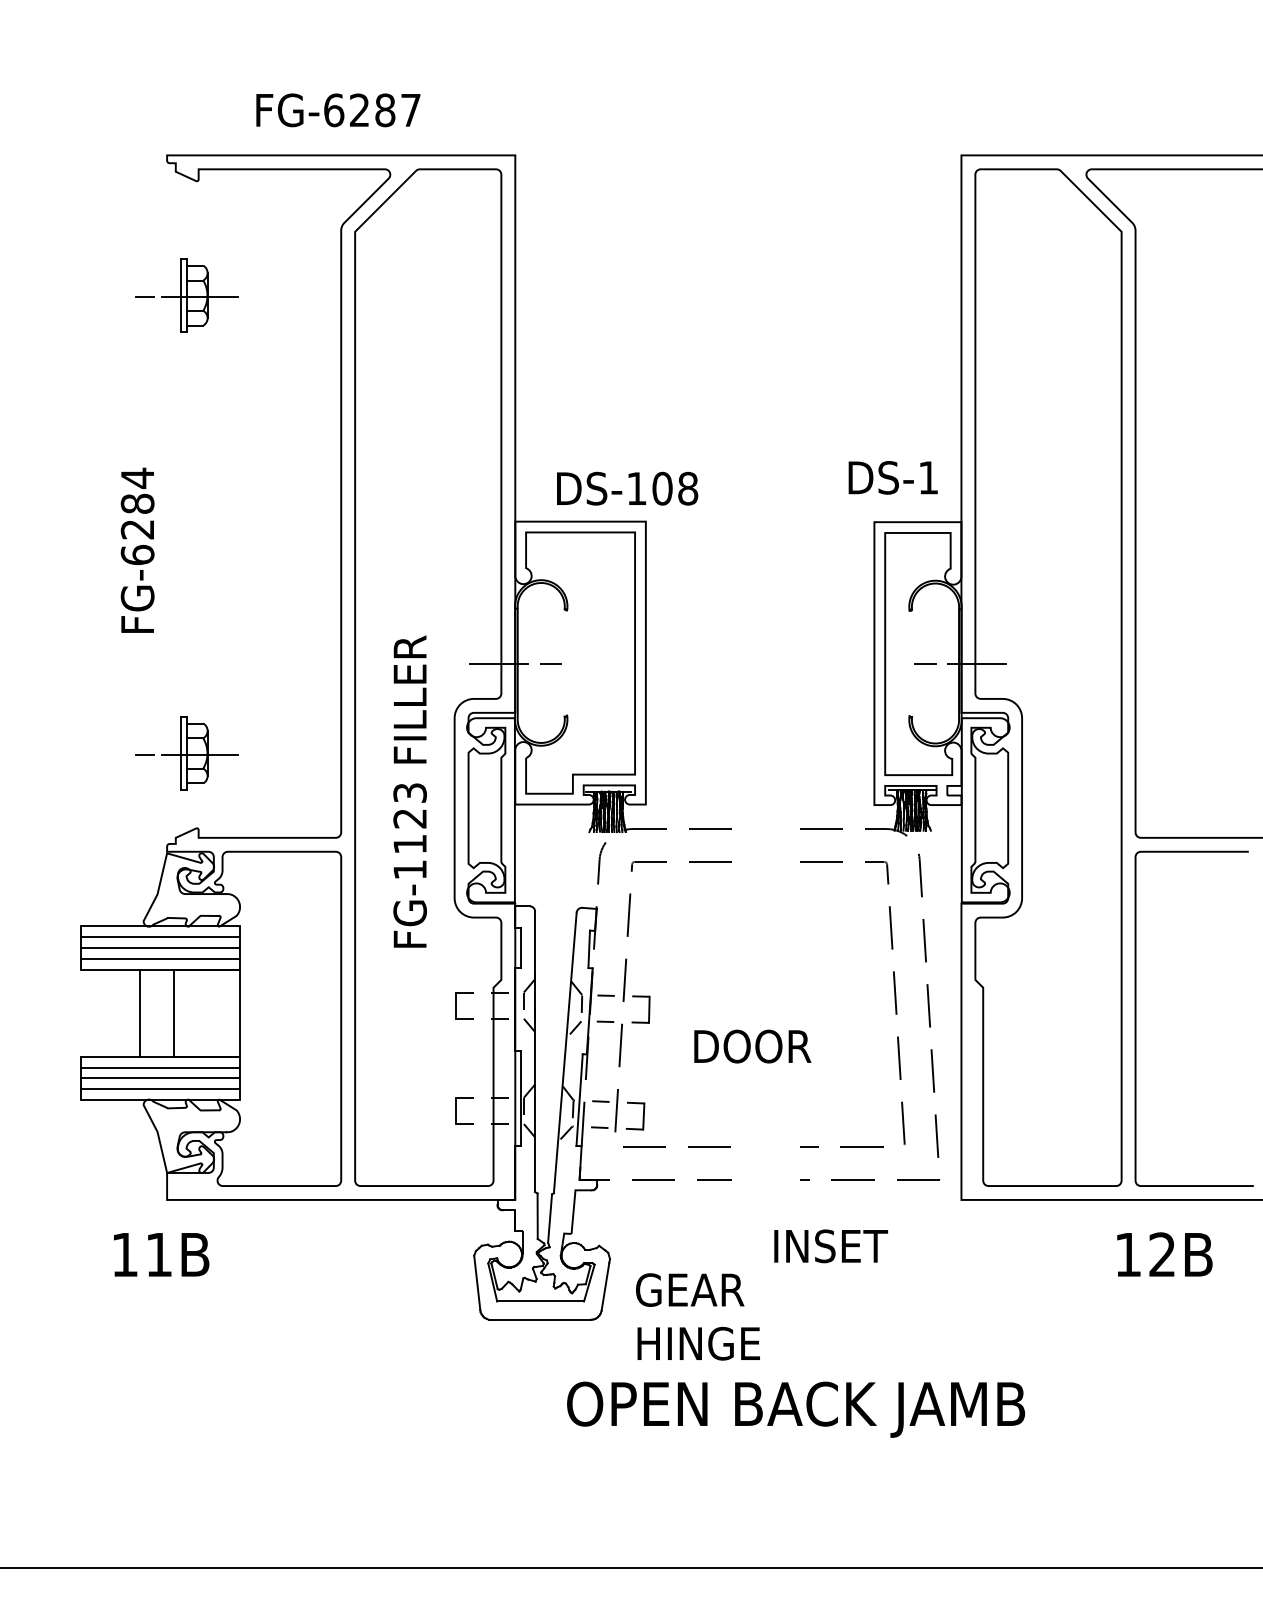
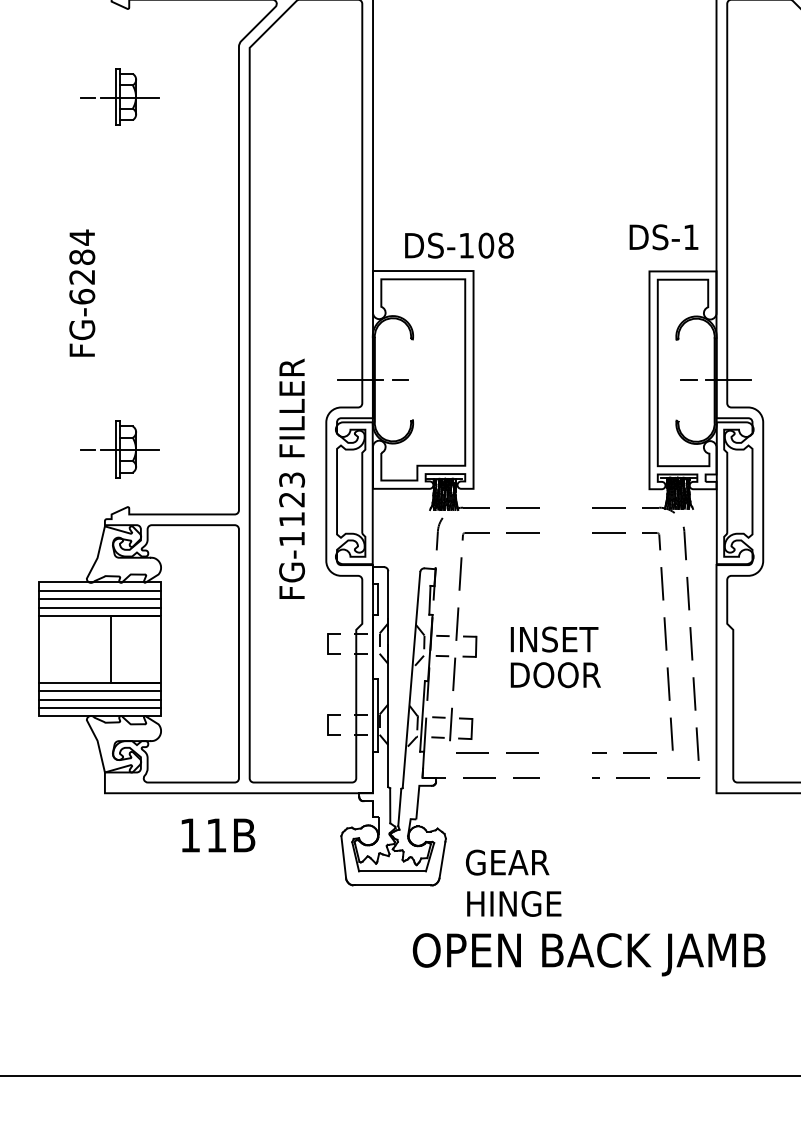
line: (139, 1012) -> (38, 648), moved
text: (831, 1246) -> (554, 639), moved
text: (161, 1254) -> (218, 835), moved

